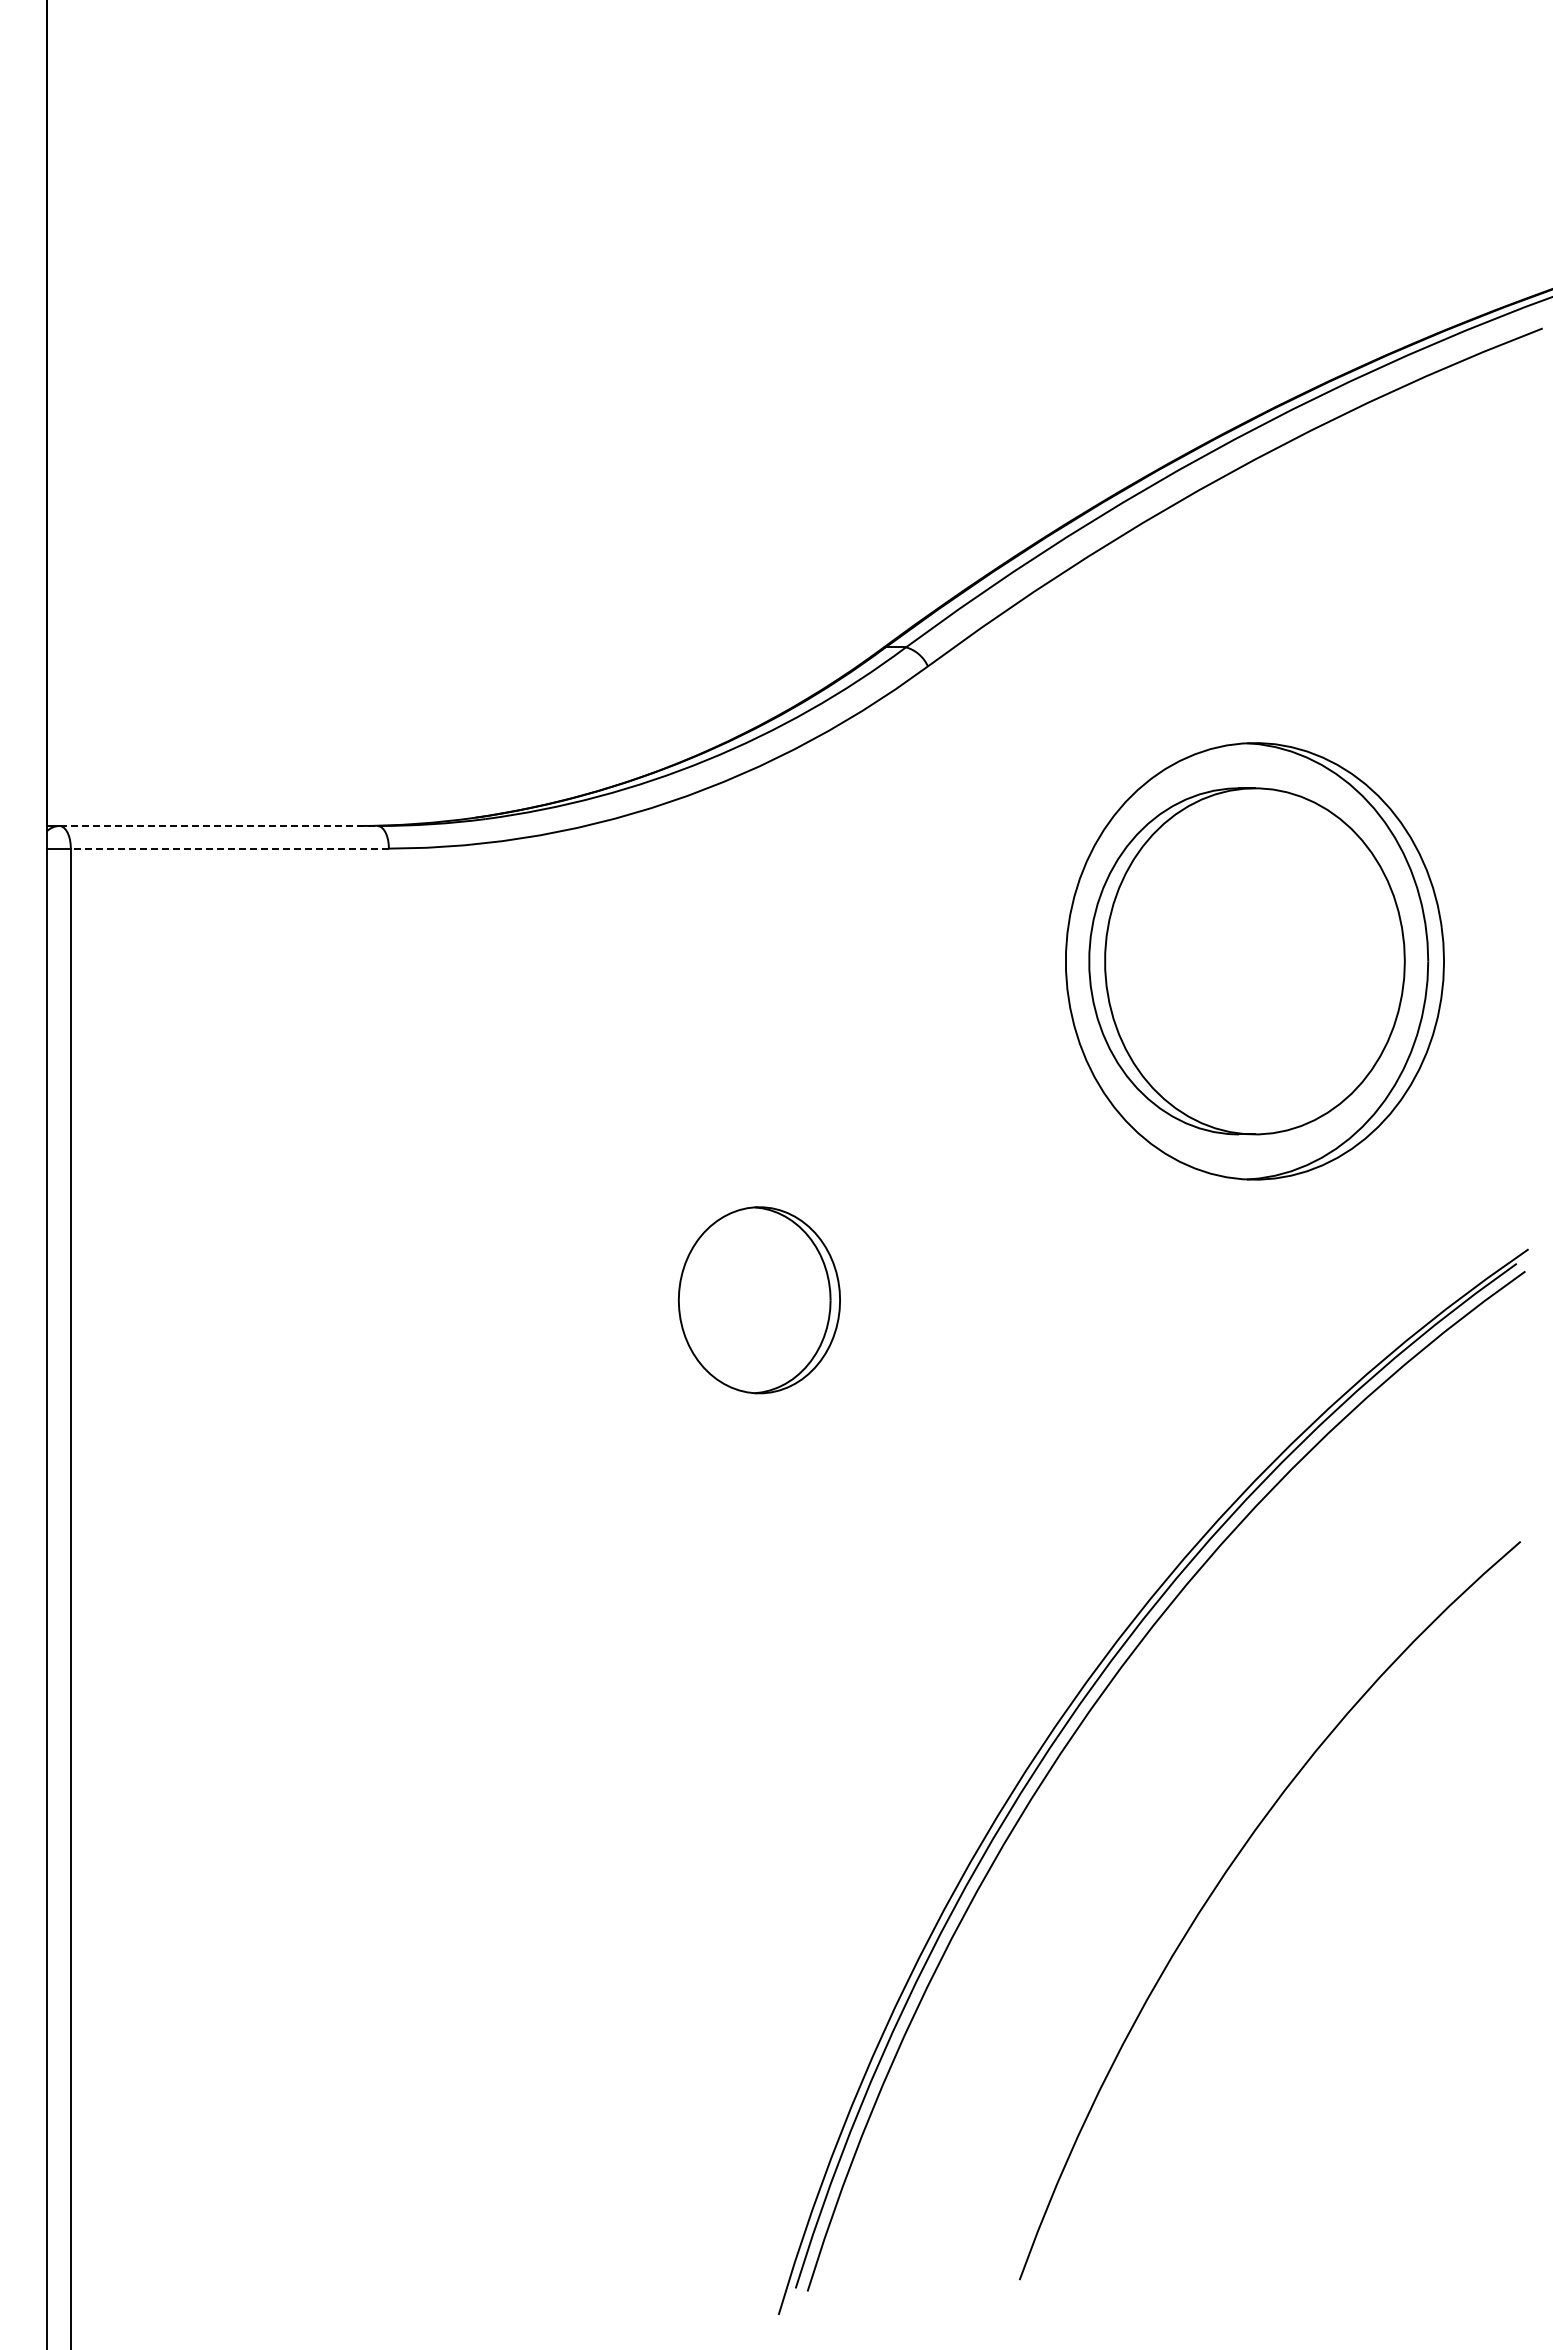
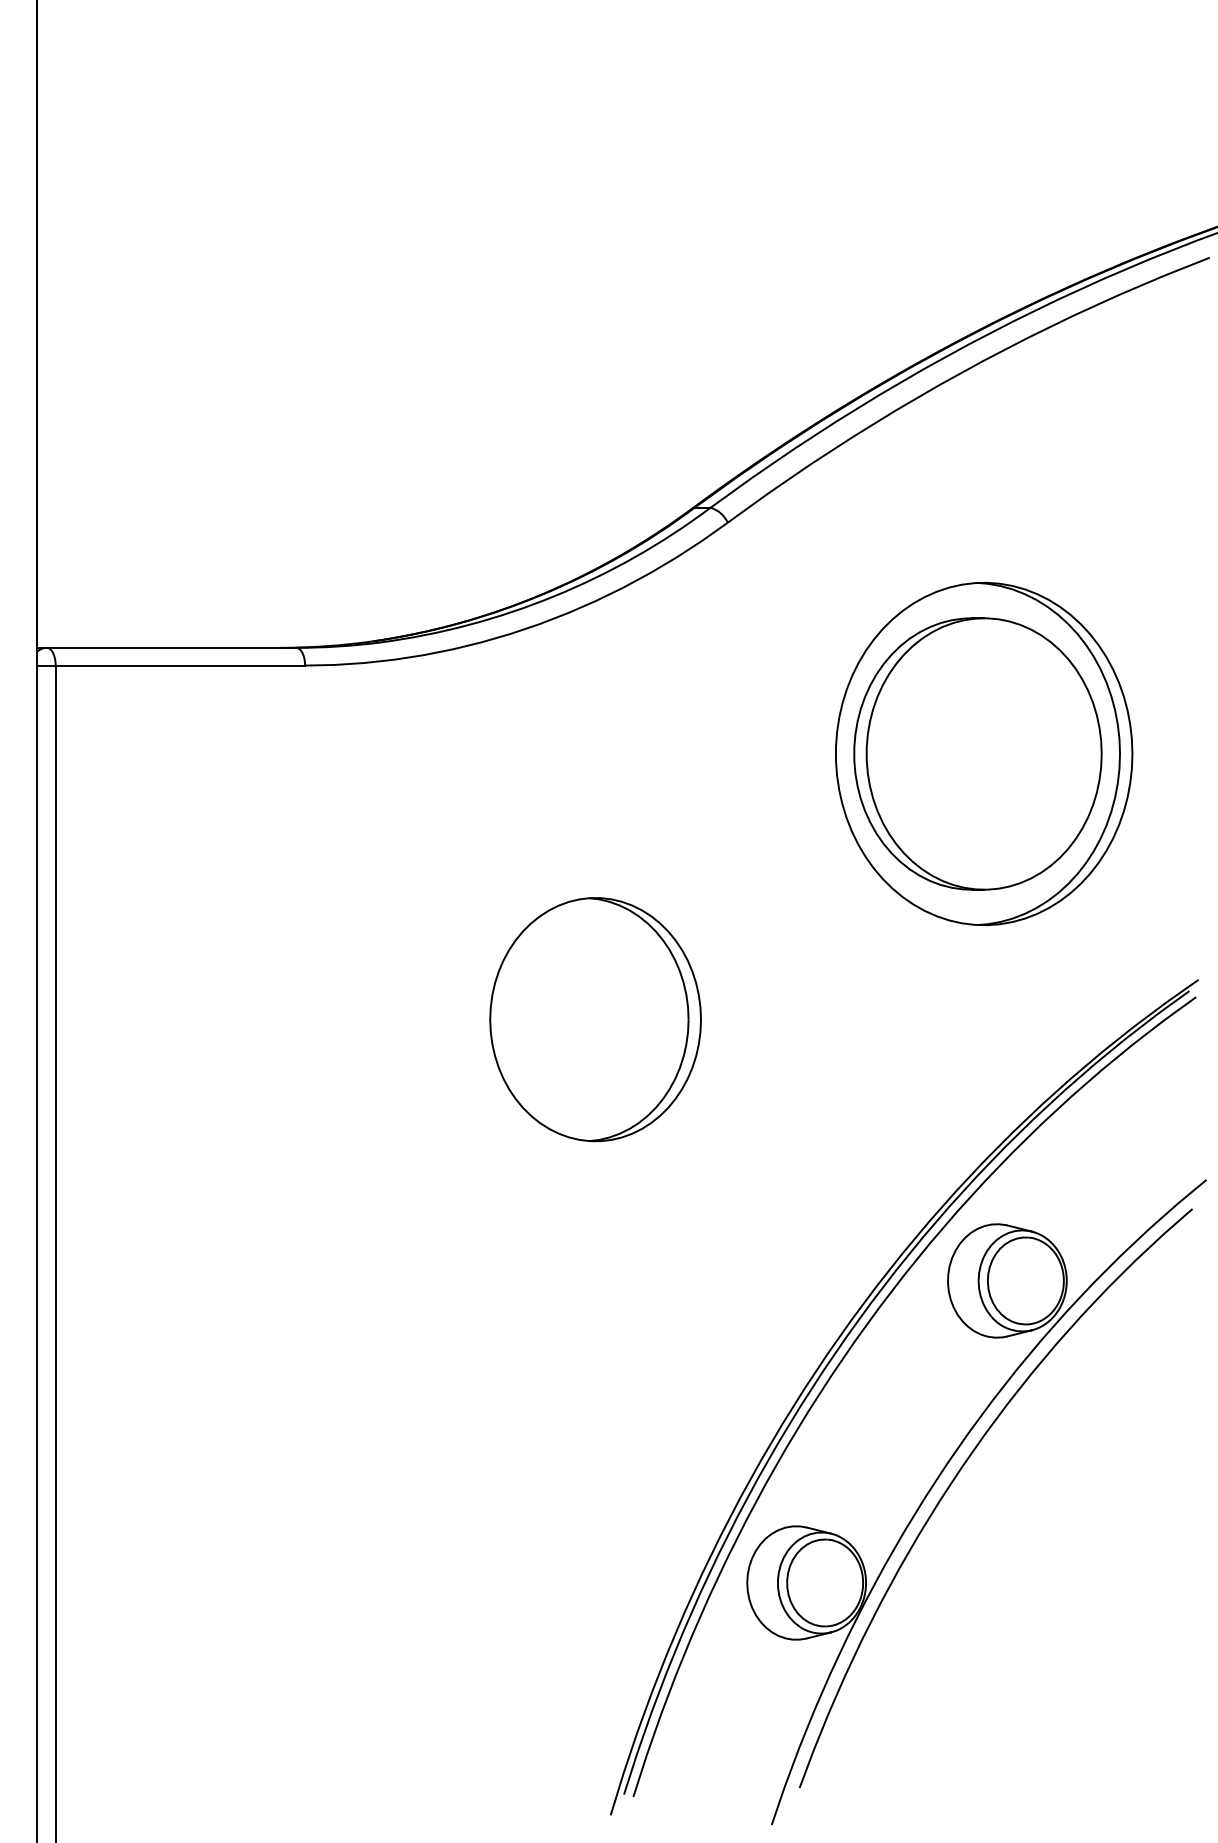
line: (219, 825) -> (172, 647), dashed -> solid
line: (229, 848) -> (180, 665), dashed -> solid
part: (759, 1300) -> (595, 1019), size x1.67
part: (1197, 1884) -> (939, 1477), added

